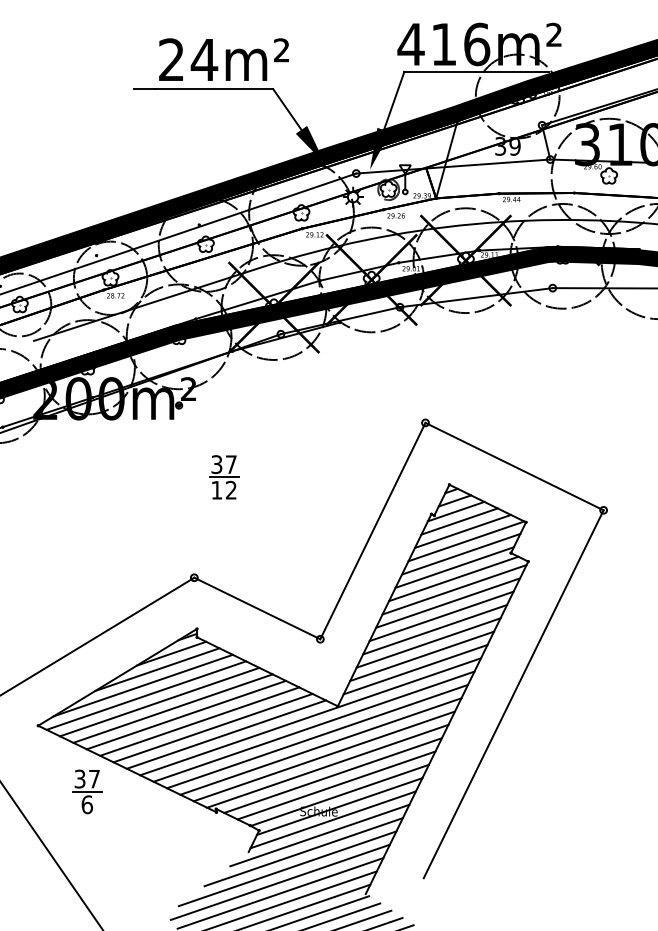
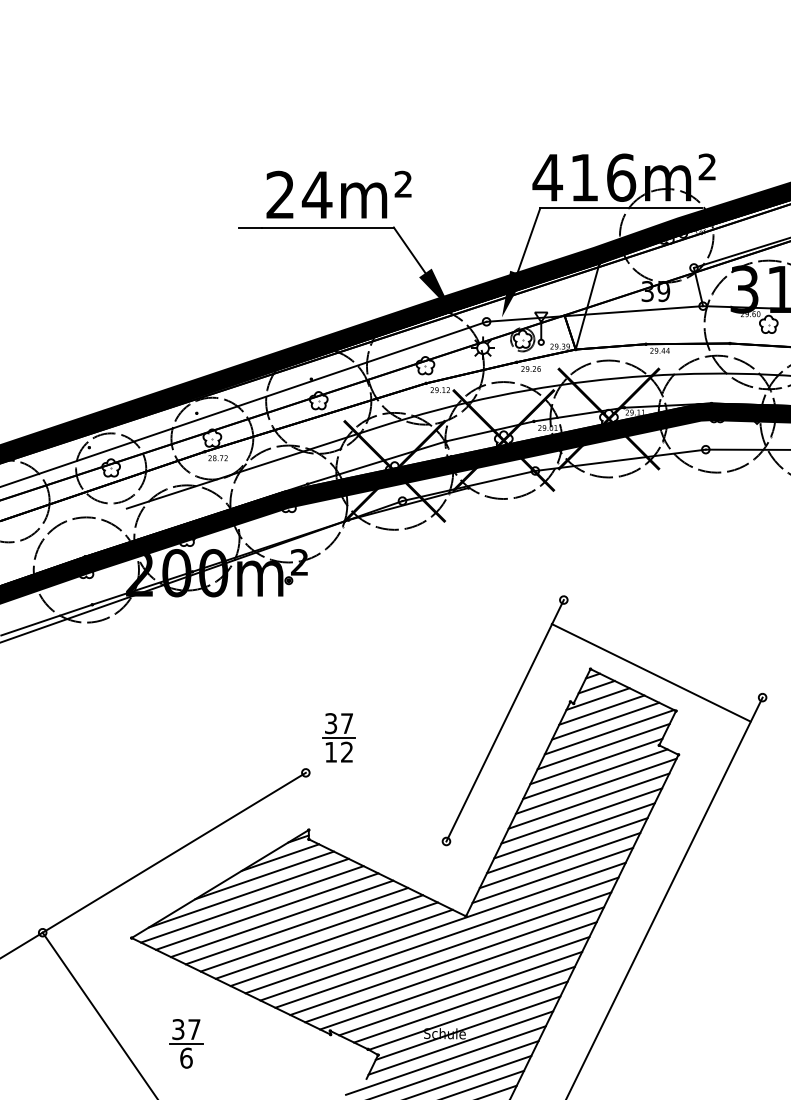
line: (513, 466) -> (650, 672), moved
part: (223, 477) -> (338, 737), moved
line: (256, 607) -> (375, 806), removed
part: (87, 791) -> (186, 1043), moved

